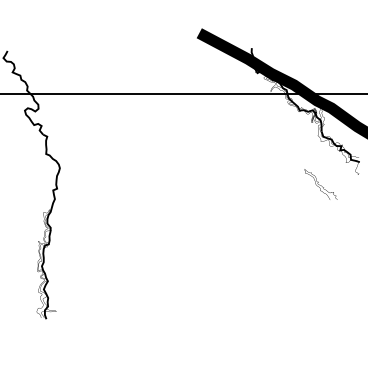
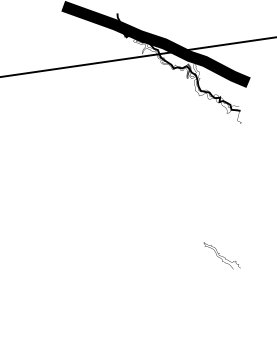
curve: (319, 184) -> (220, 255), moved

